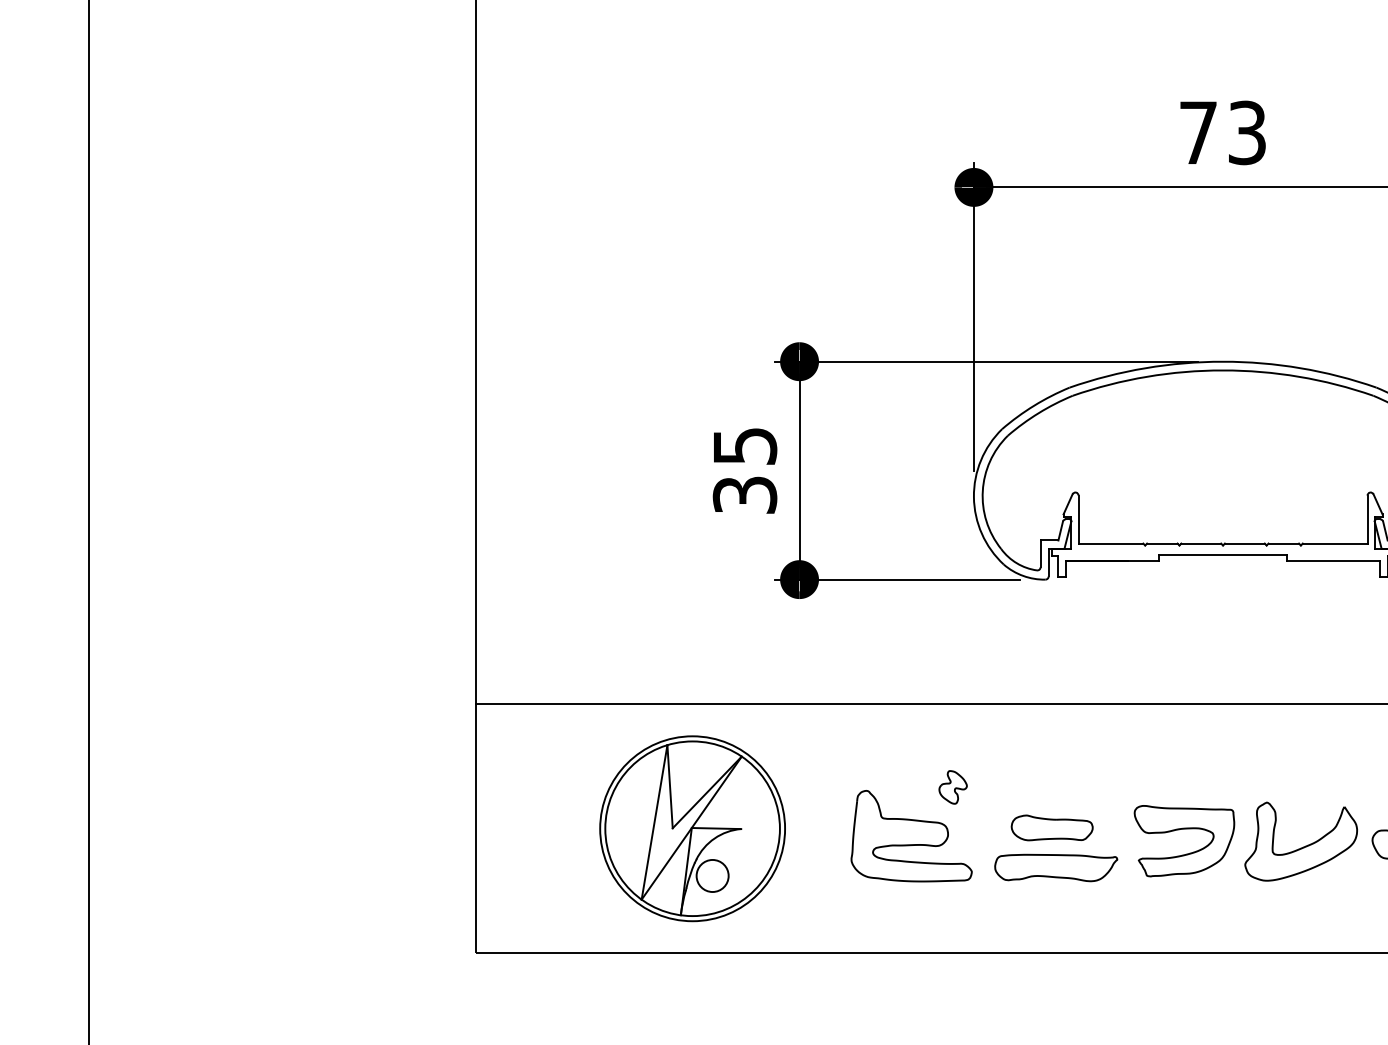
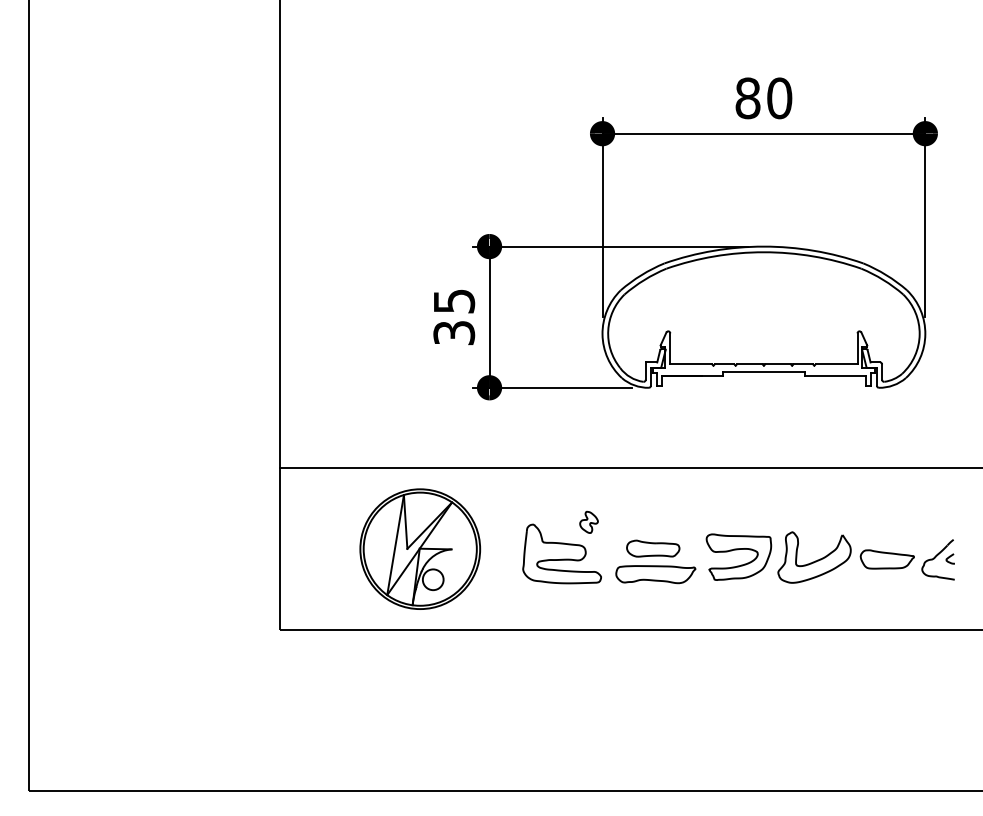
text: (1222, 133) -> (763, 98), 73 -> 80

